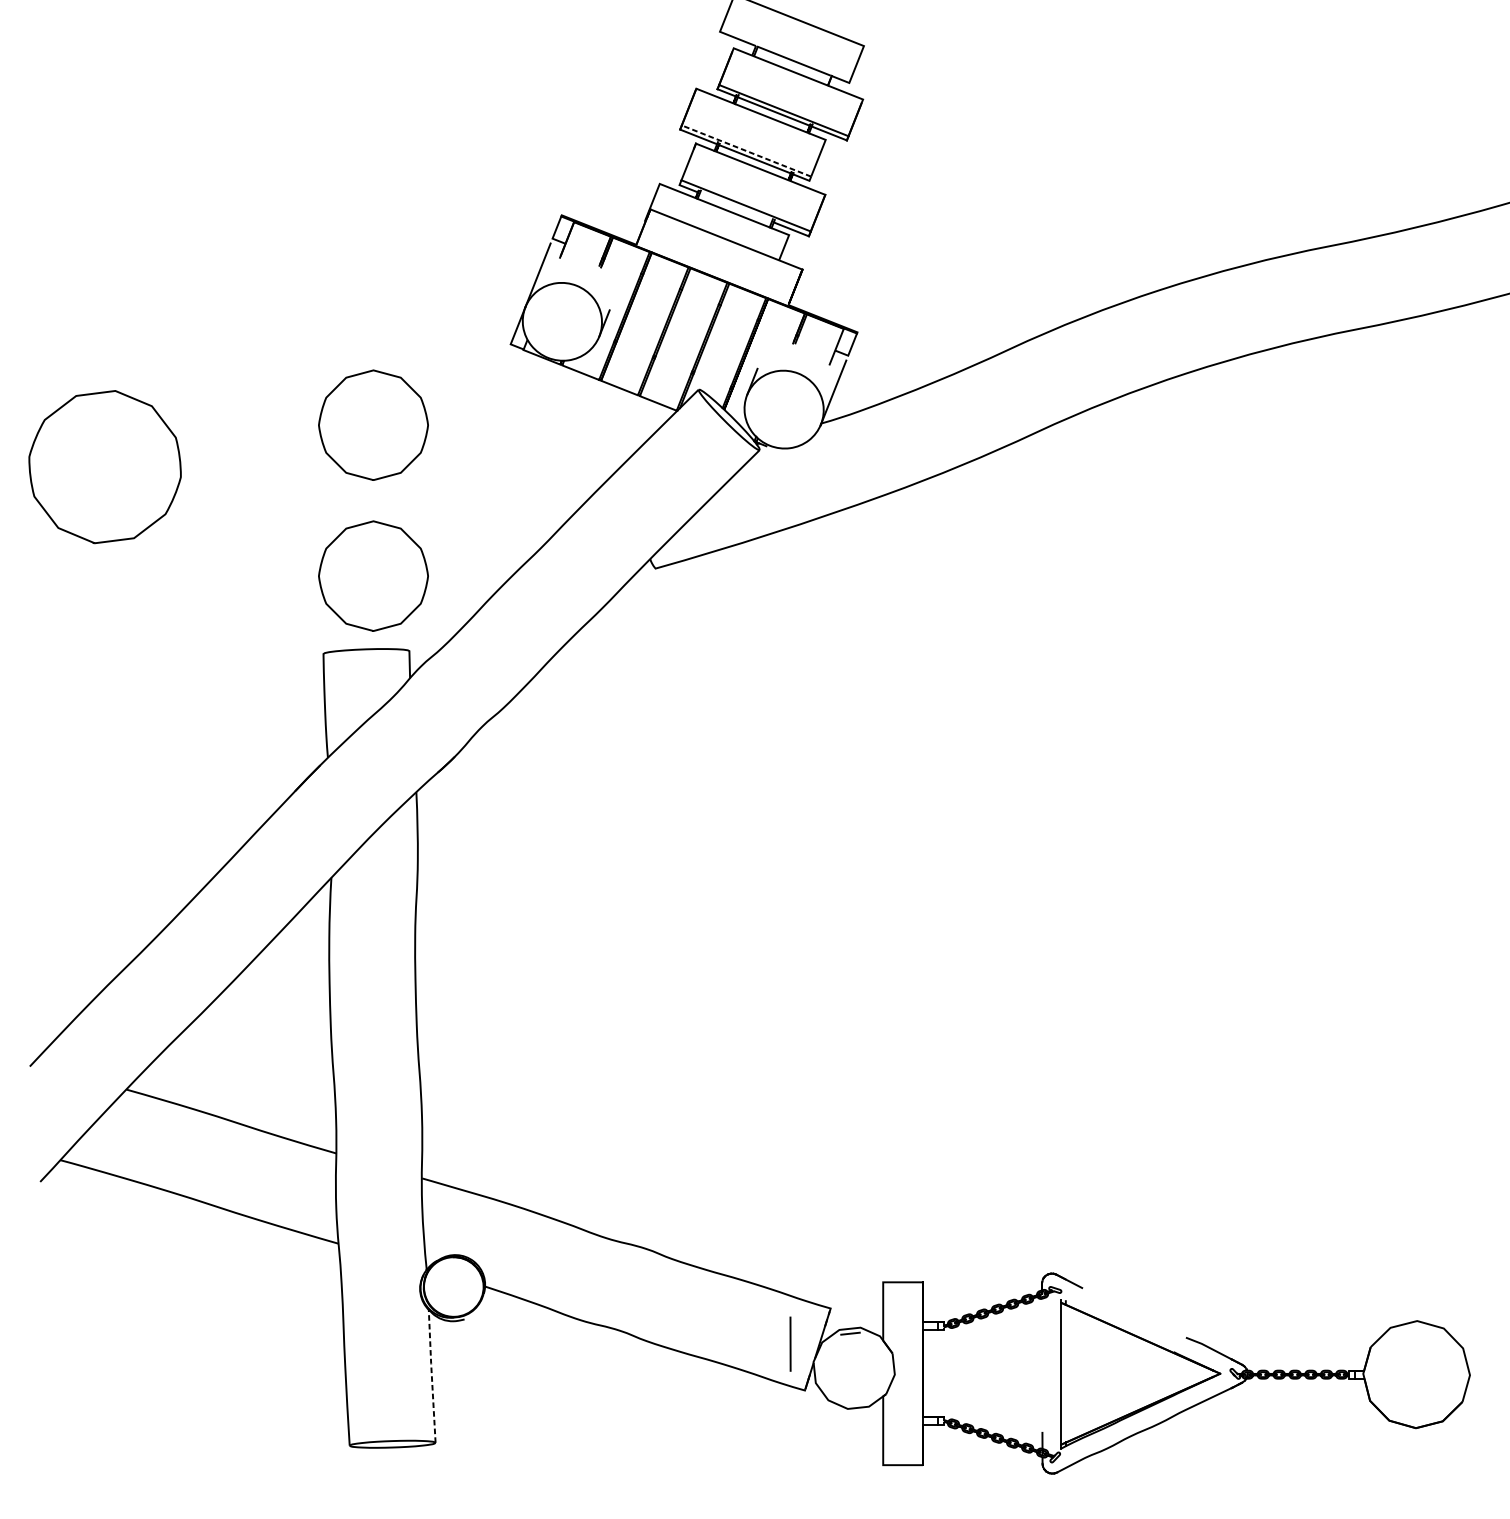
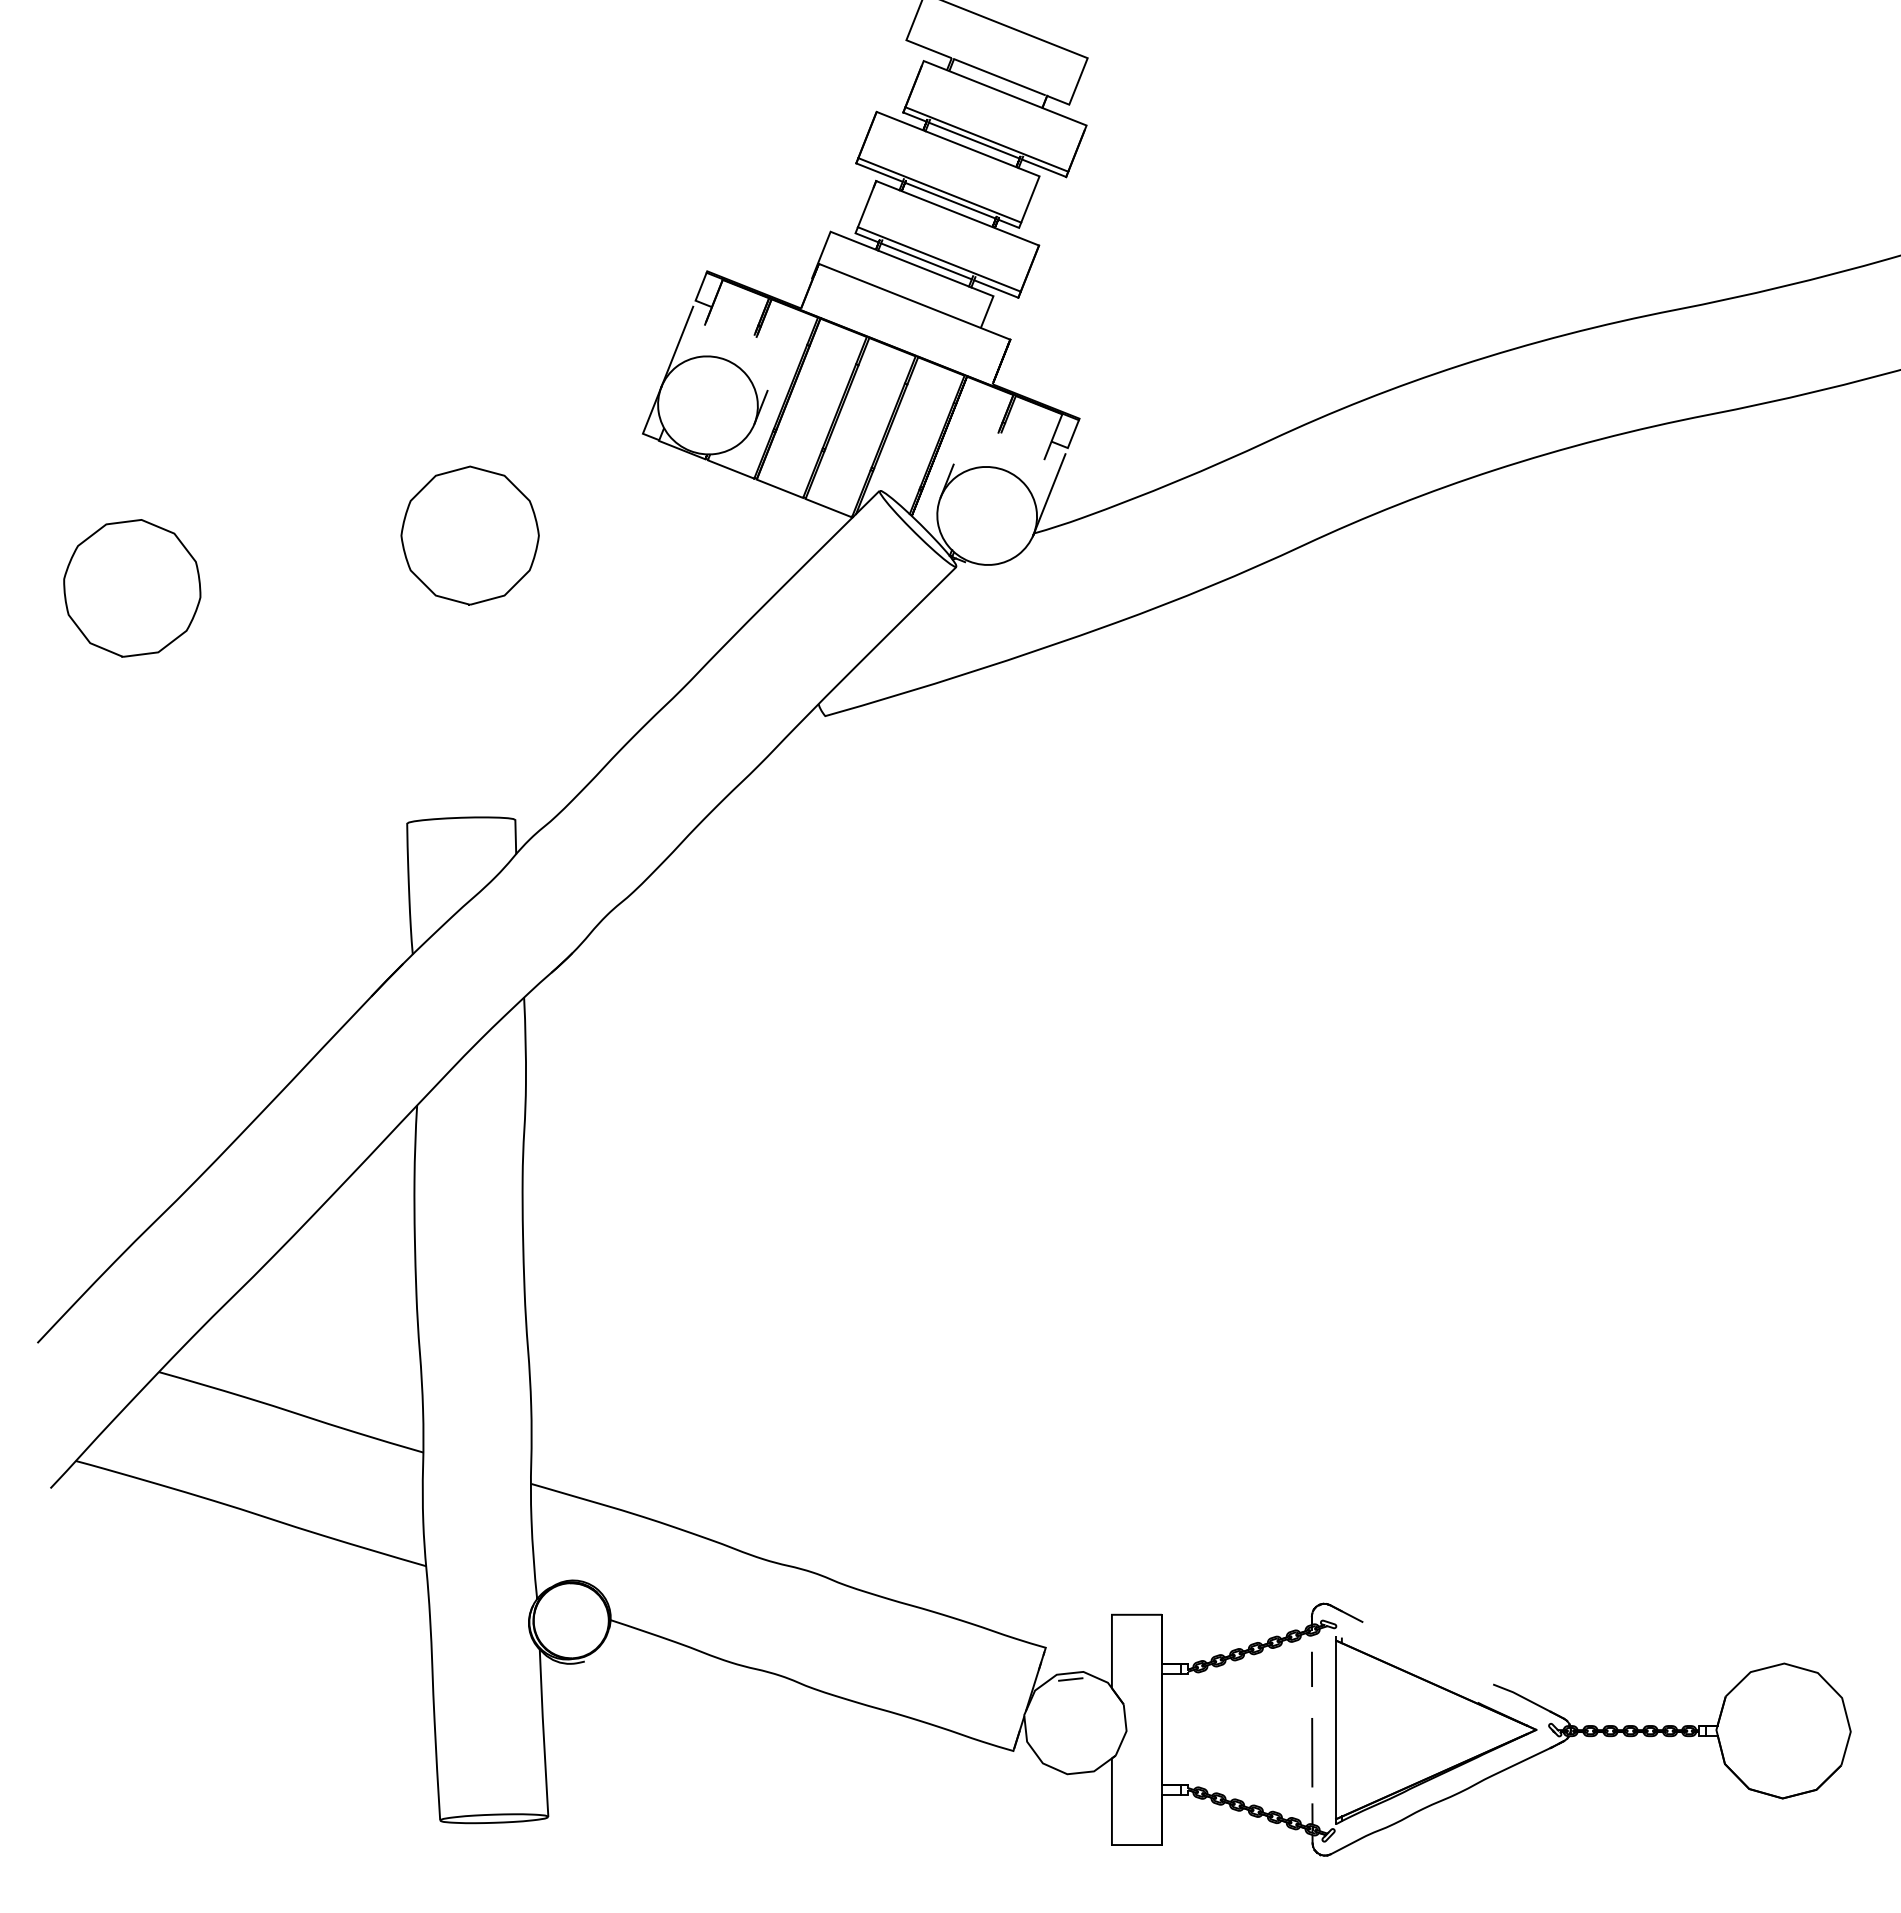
line: (746, 151) -> (939, 190), dashed -> solid
line: (735, 207) -> (926, 261), added
part: (105, 467) -> (132, 588), size x0.71
part: (372, 576) -> (469, 725), removed
line: (1041, 1325) -> (1311, 1669), added
line: (790, 1344) -> (1312, 1752), moved
line: (431, 1375) -> (543, 1732), dashed -> solid

